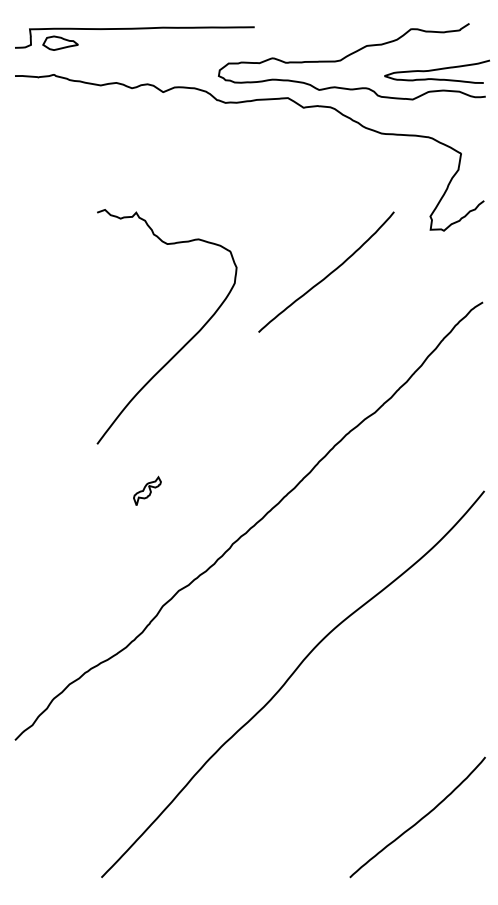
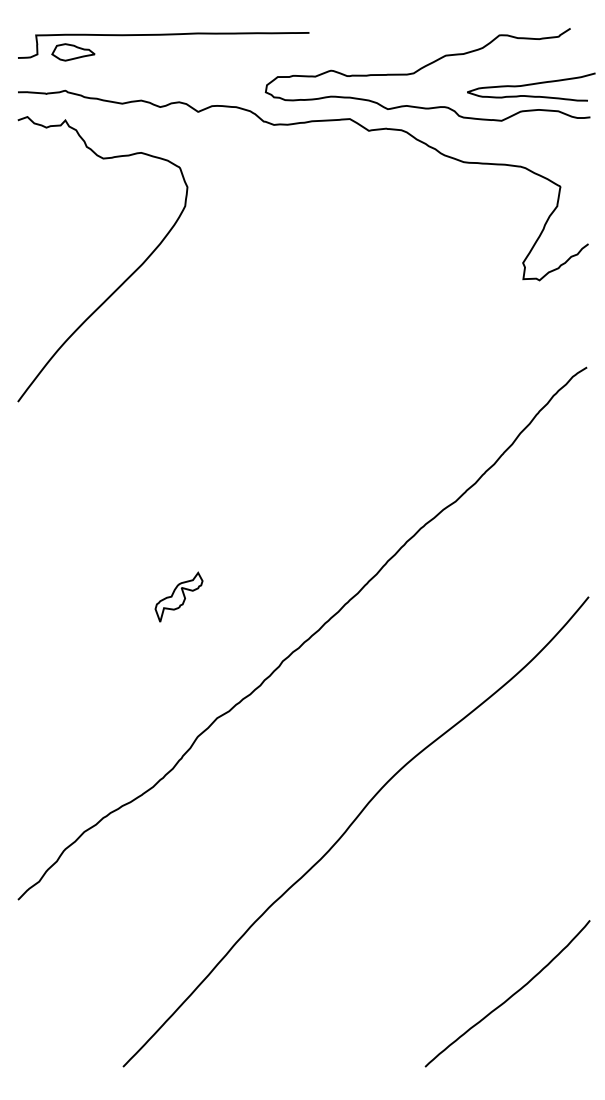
curve: (327, 274) -> (398, 333), removed
curve: (184, 344) -> (124, 280), moved
part: (147, 490) -> (178, 596), size x1.43

